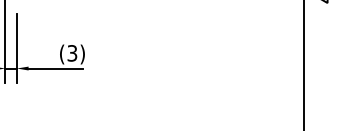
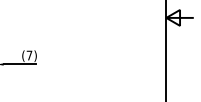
text: (72, 53) -> (29, 55), (3) -> (7)

